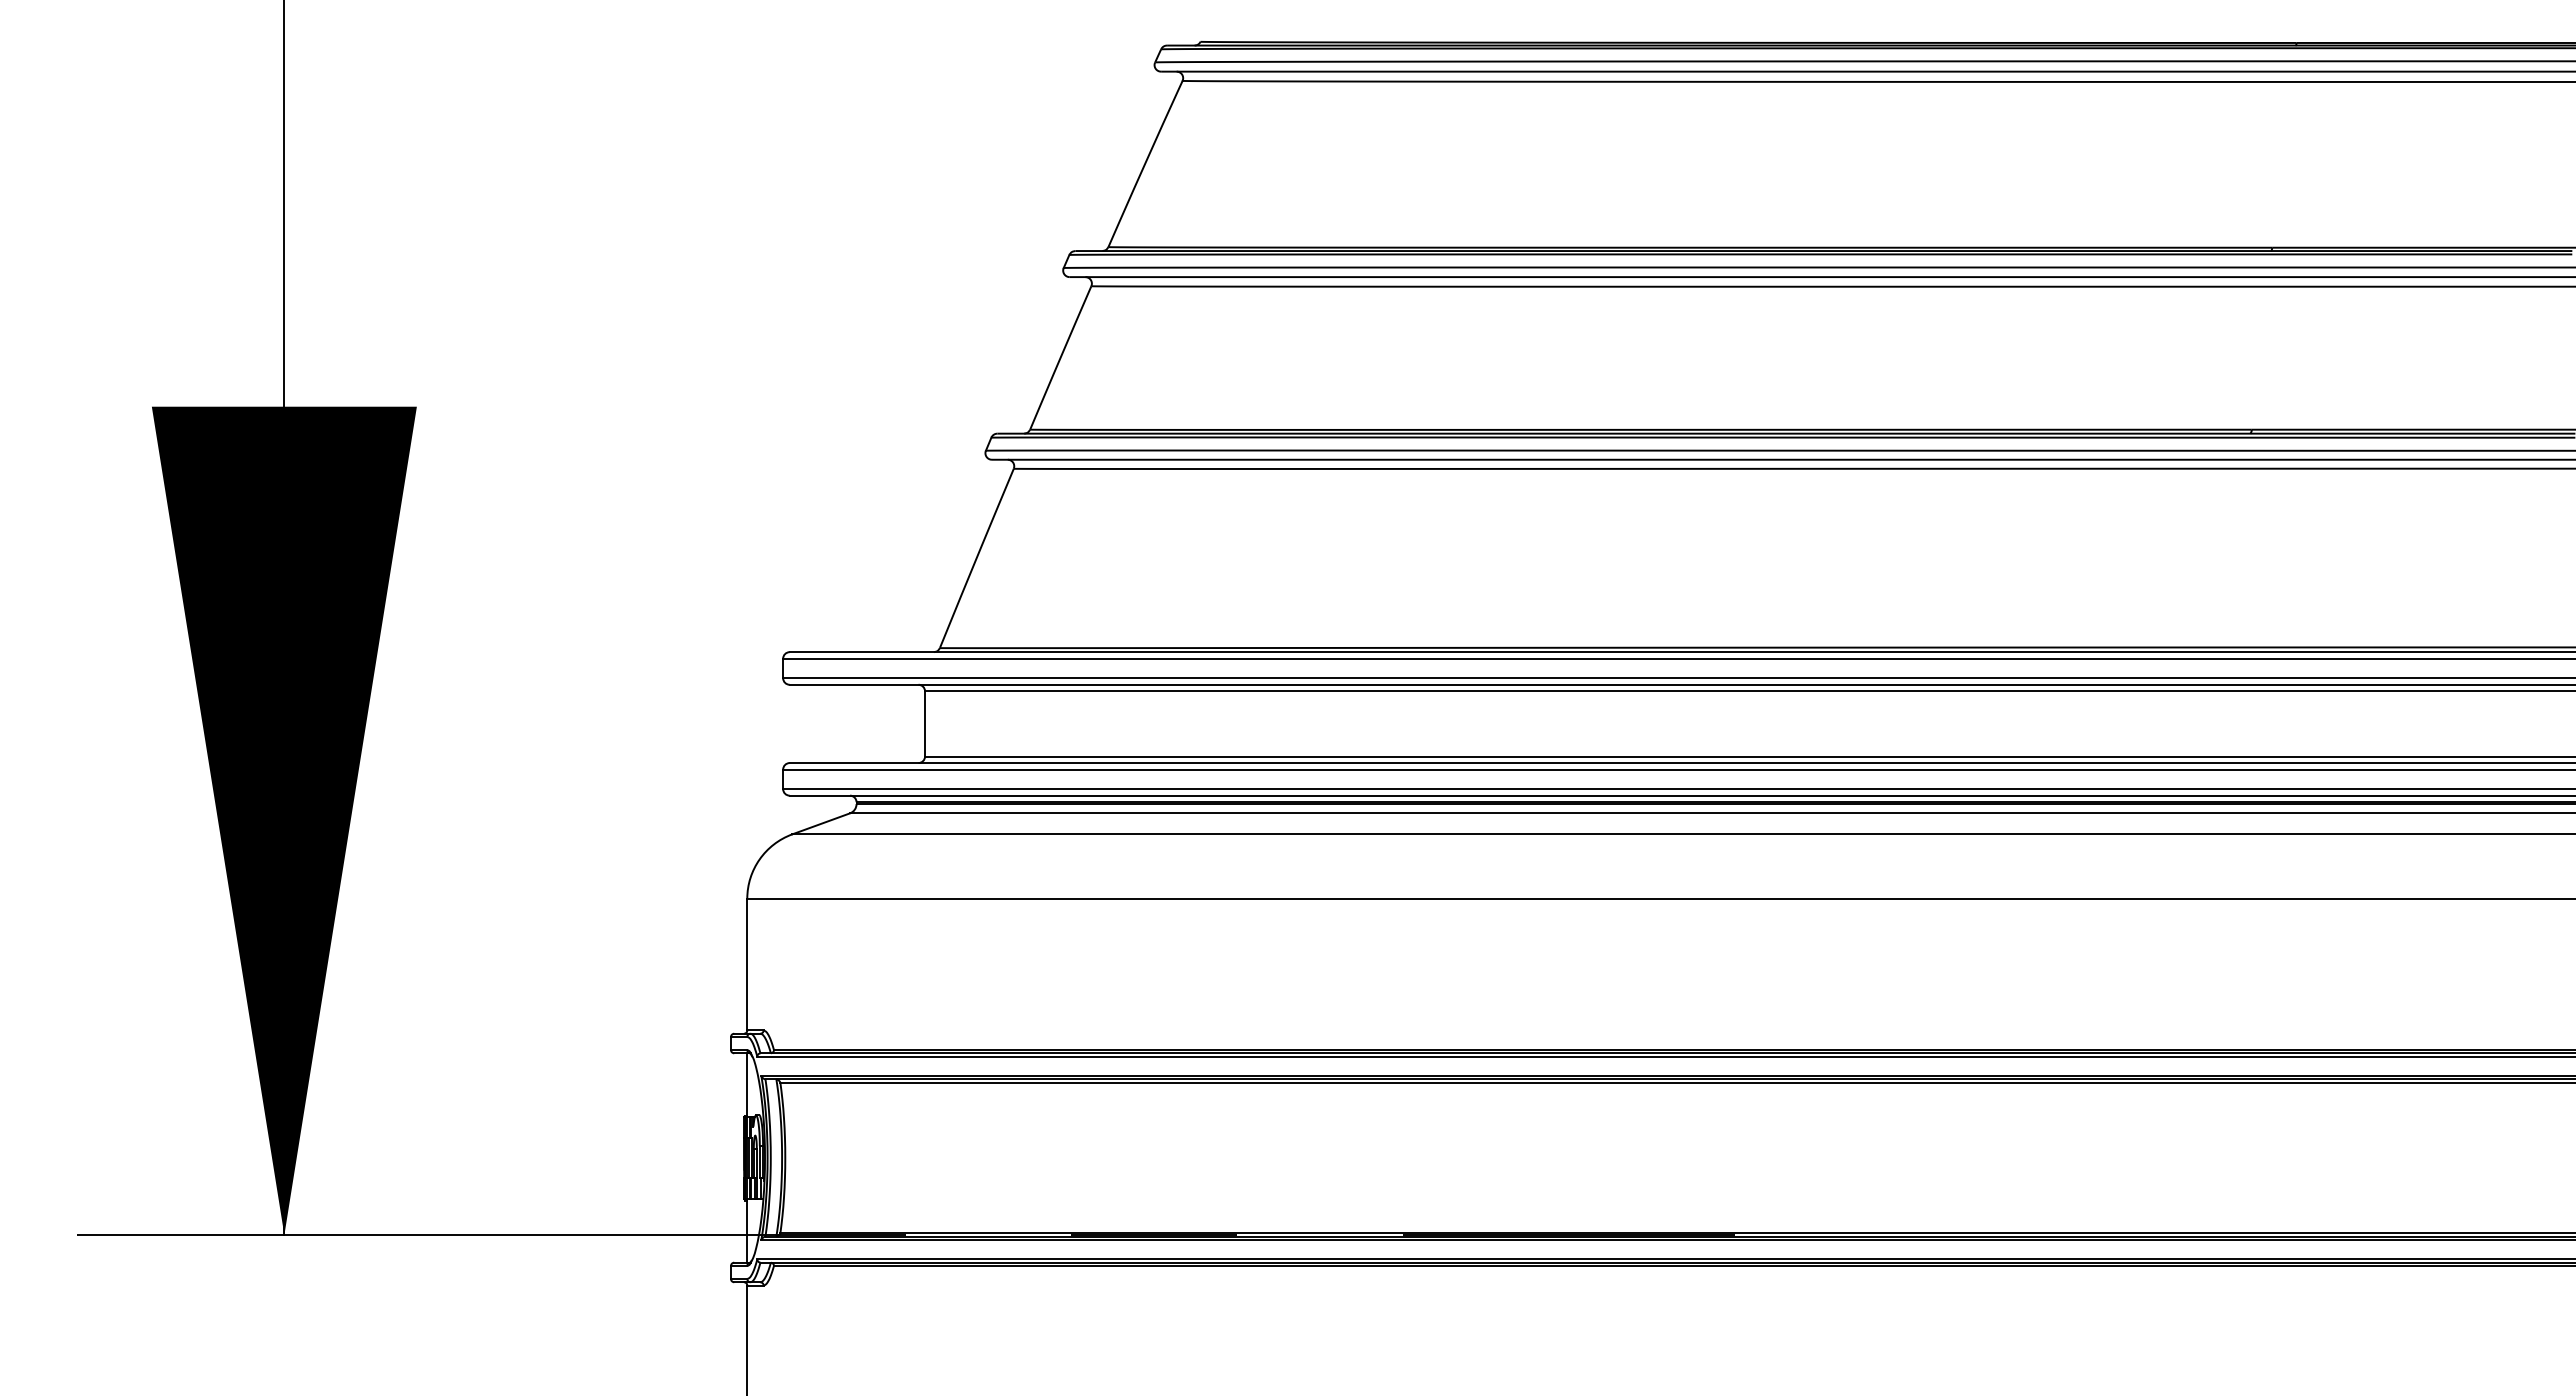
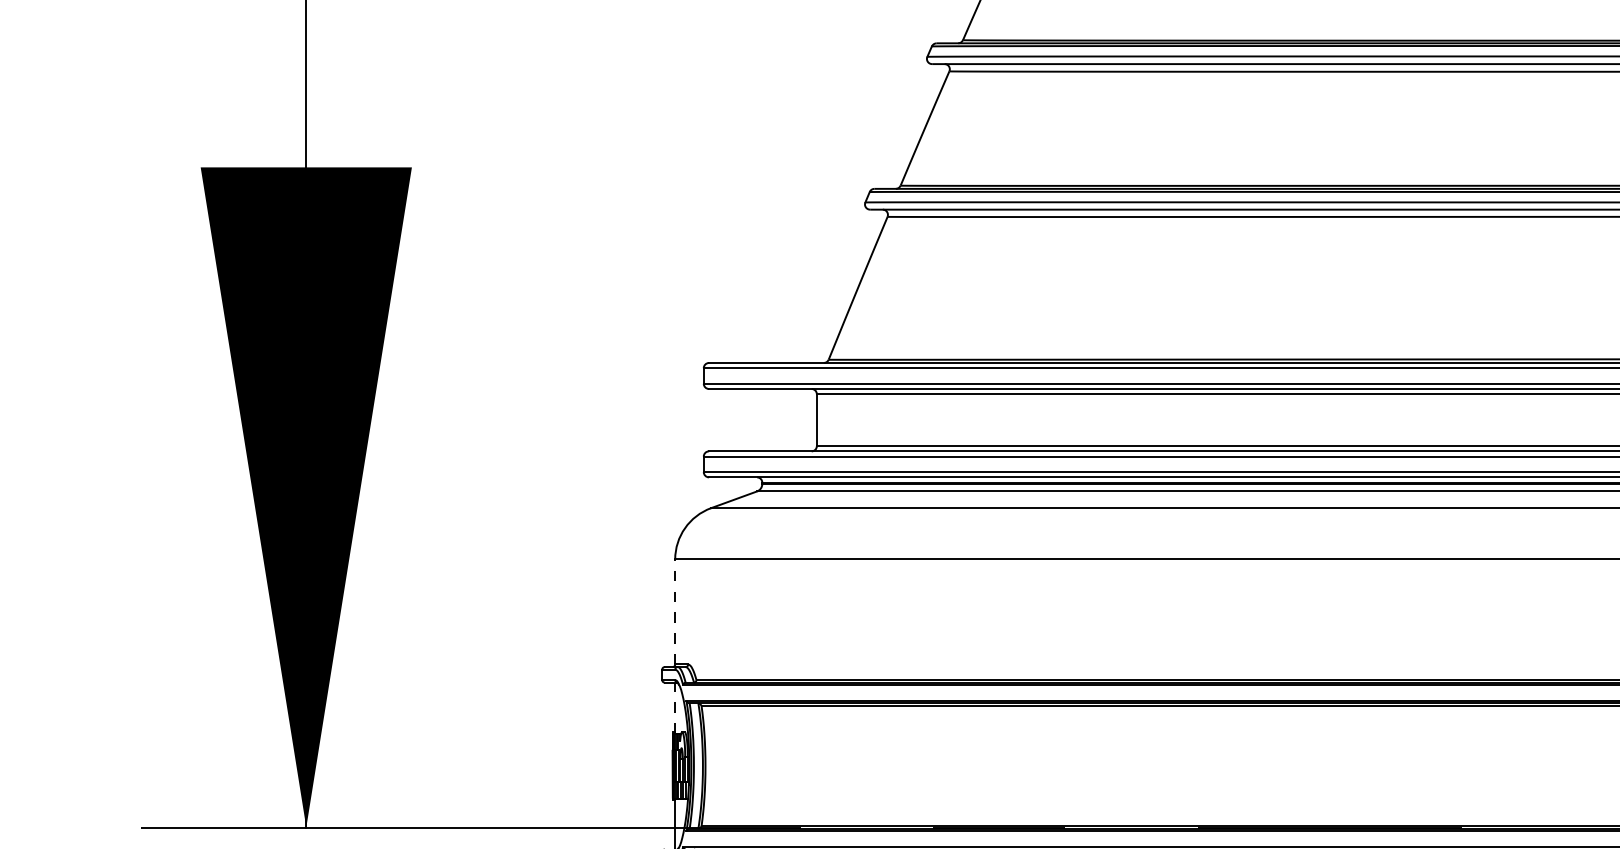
line: (747, 964) -> (675, 611), solid -> dashed
line: (747, 1085) -> (675, 708), solid -> dashed

